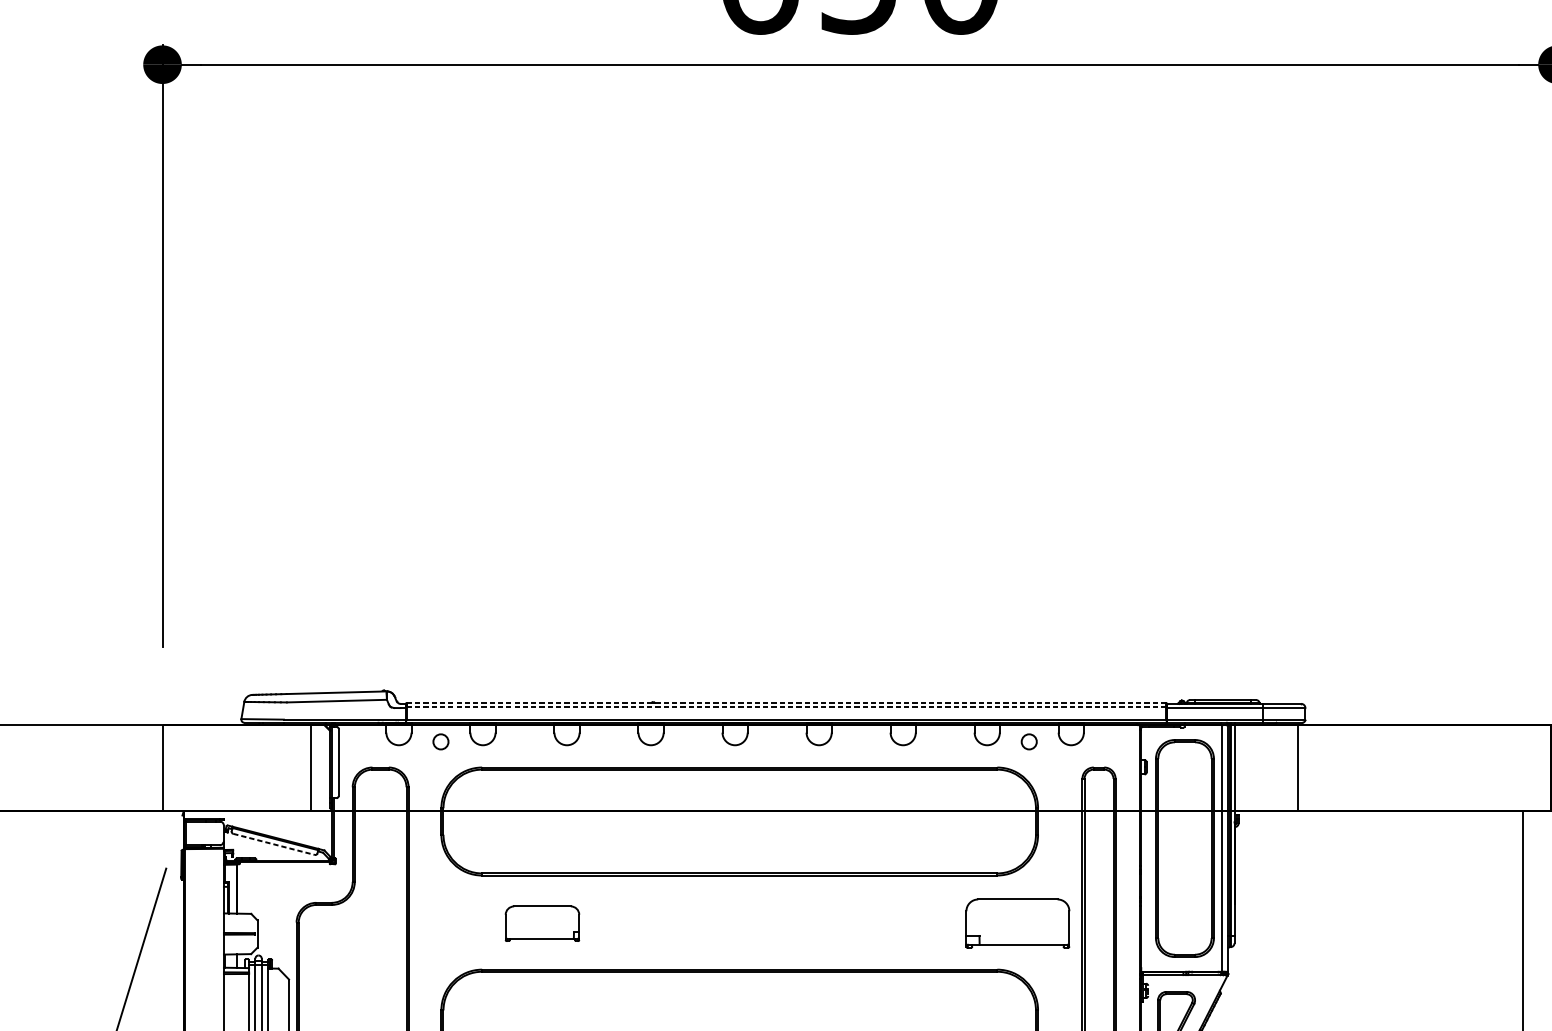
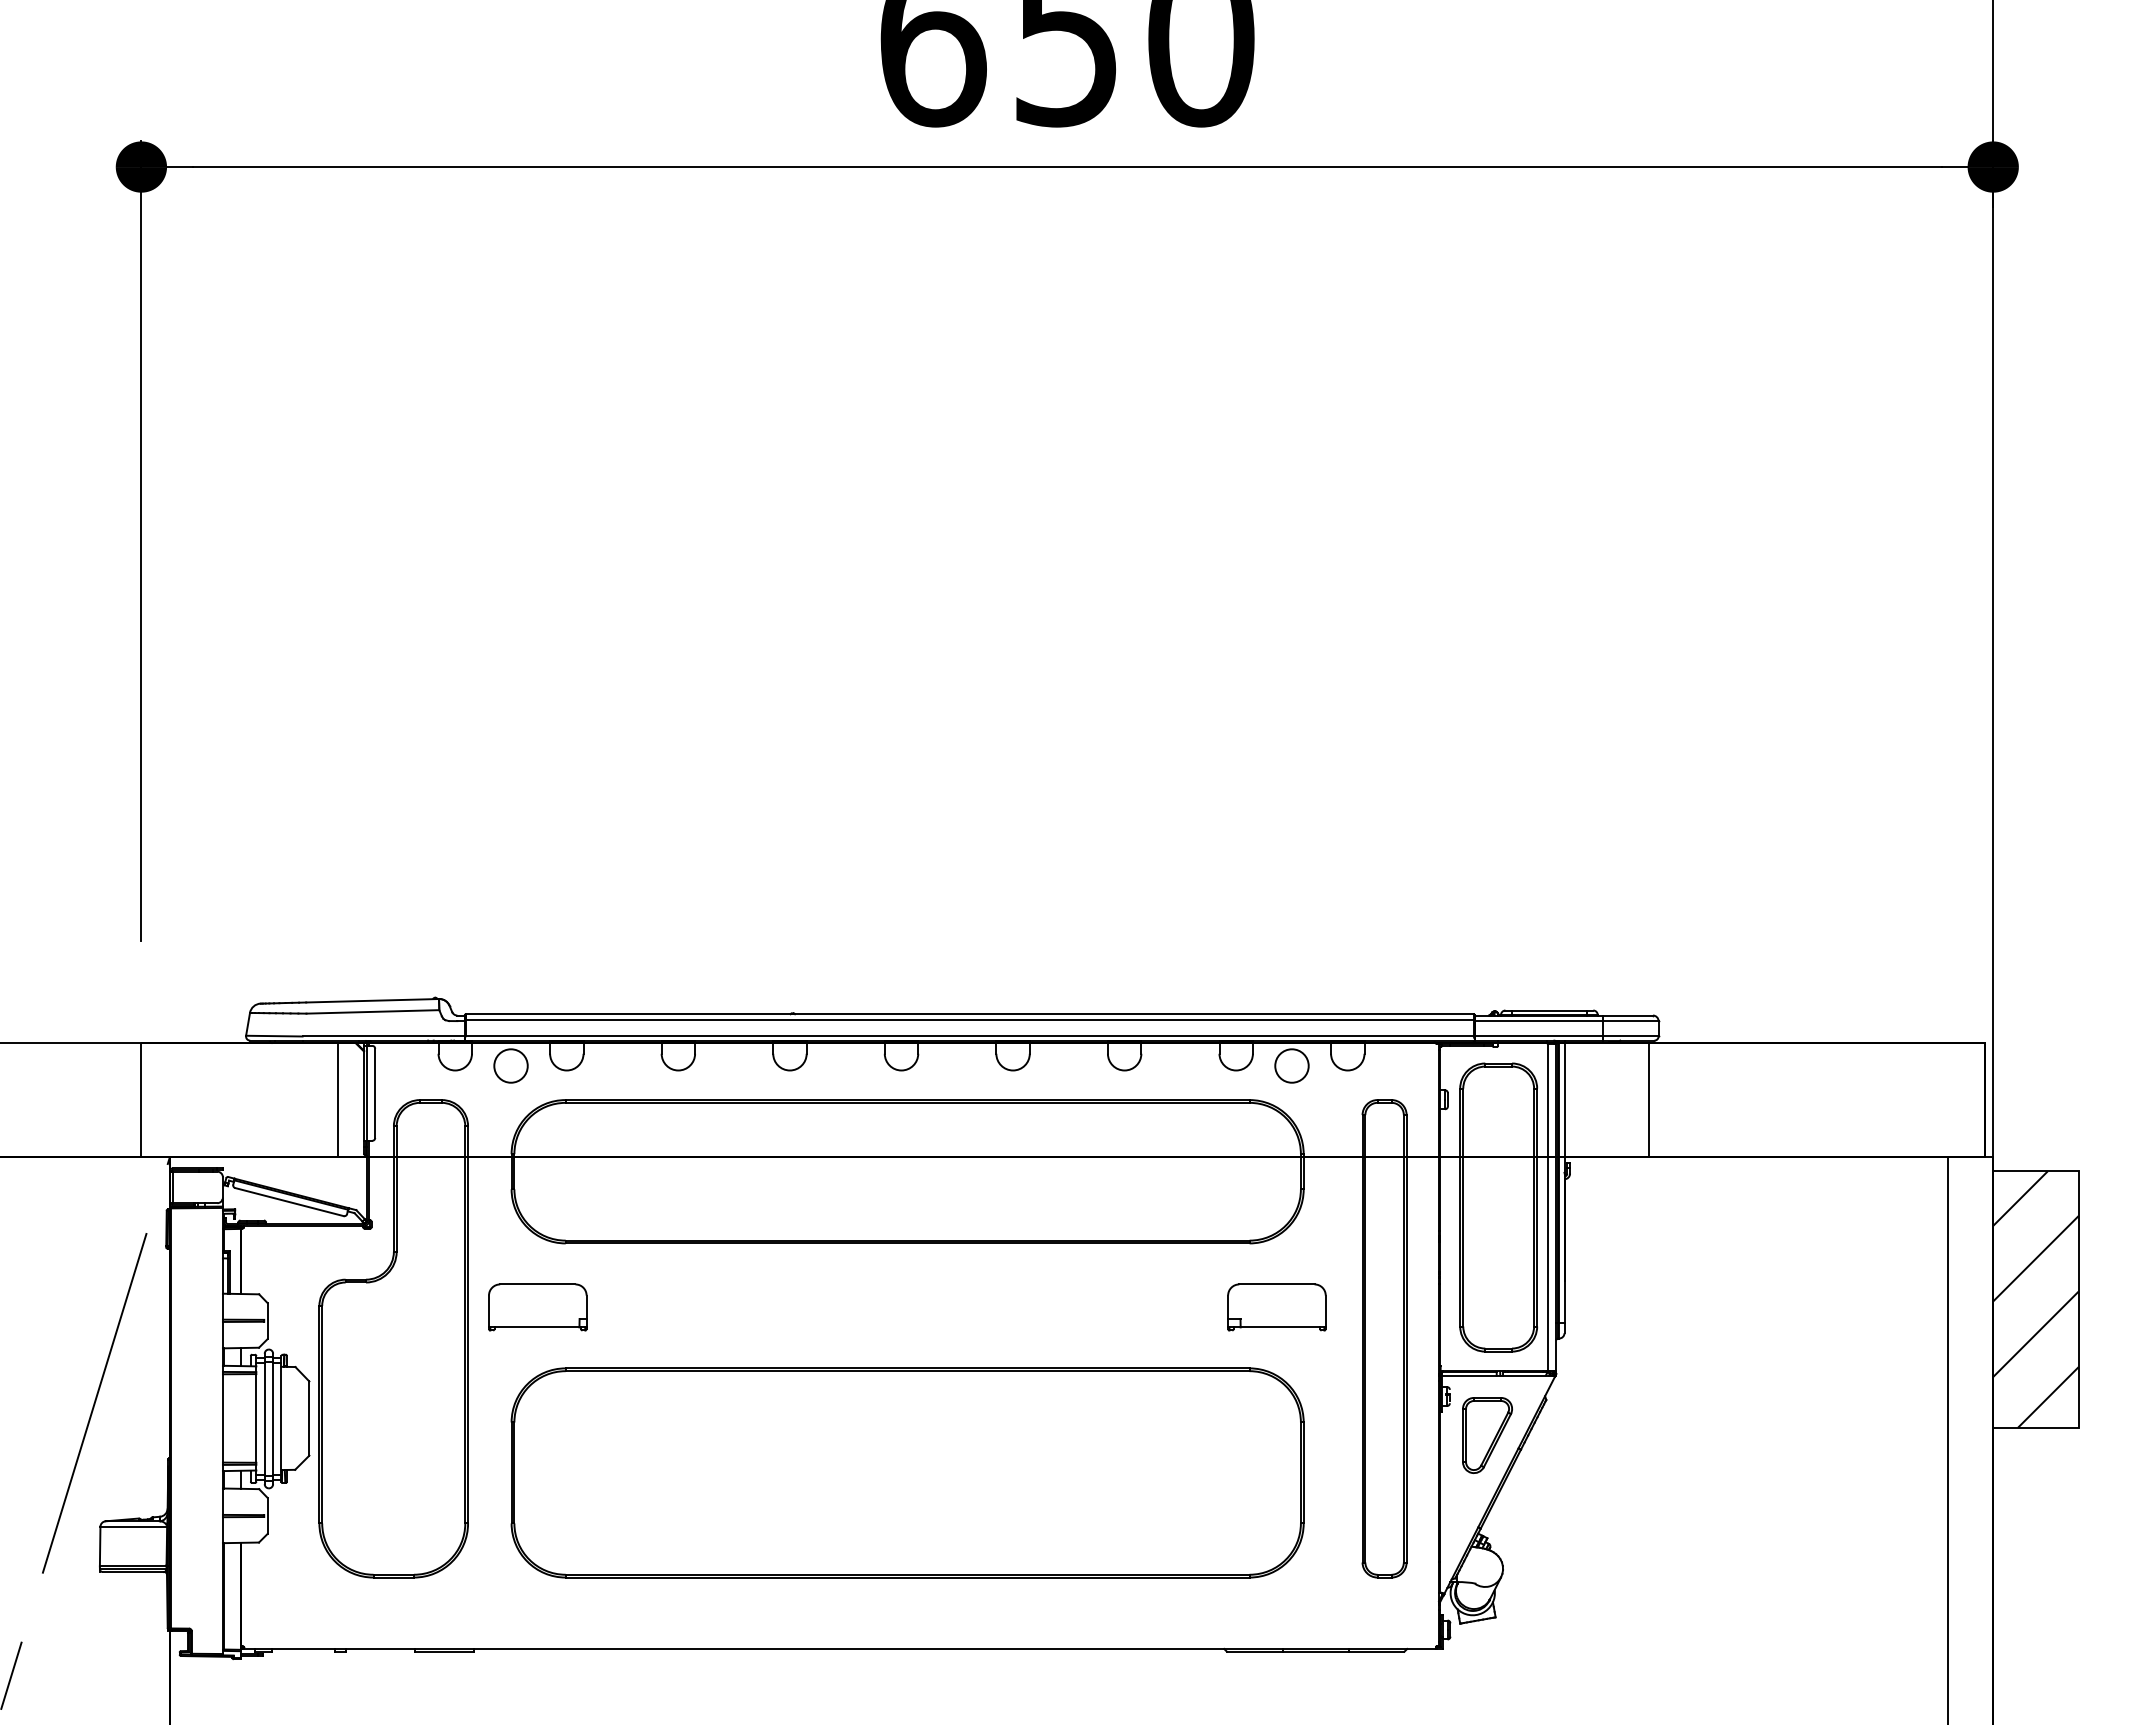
line: (786, 703) -> (969, 1014), dashed -> solid
line: (786, 707) -> (969, 1020), dashed -> solid
circle: (440, 741) -> (510, 1065), size x1.67
circle: (1028, 741) -> (1291, 1065), size x1.67
line: (274, 844) -> (289, 1202), dashed -> solid
part: (542, 923) -> (537, 1307), moved
part: (1017, 923) -> (1276, 1307), size x0.71

